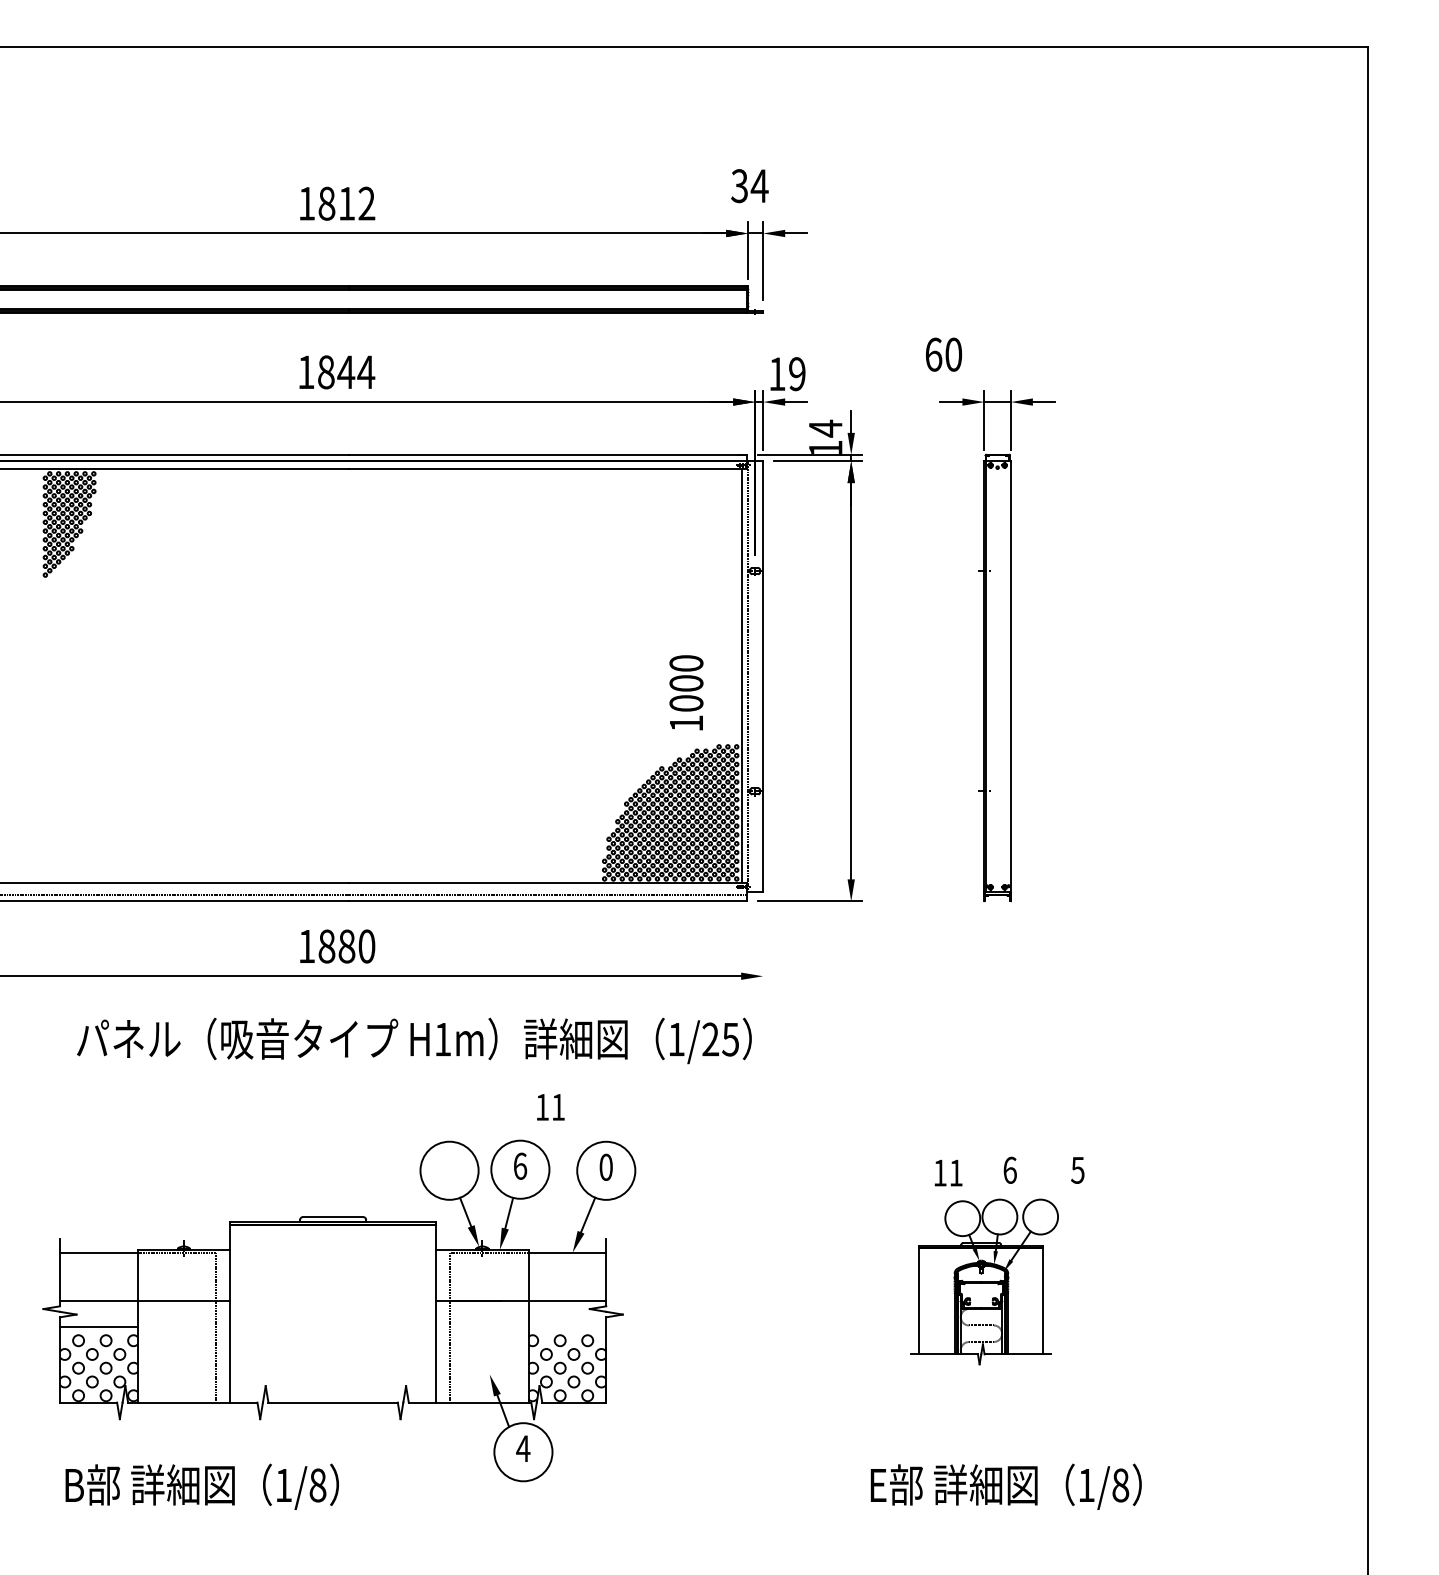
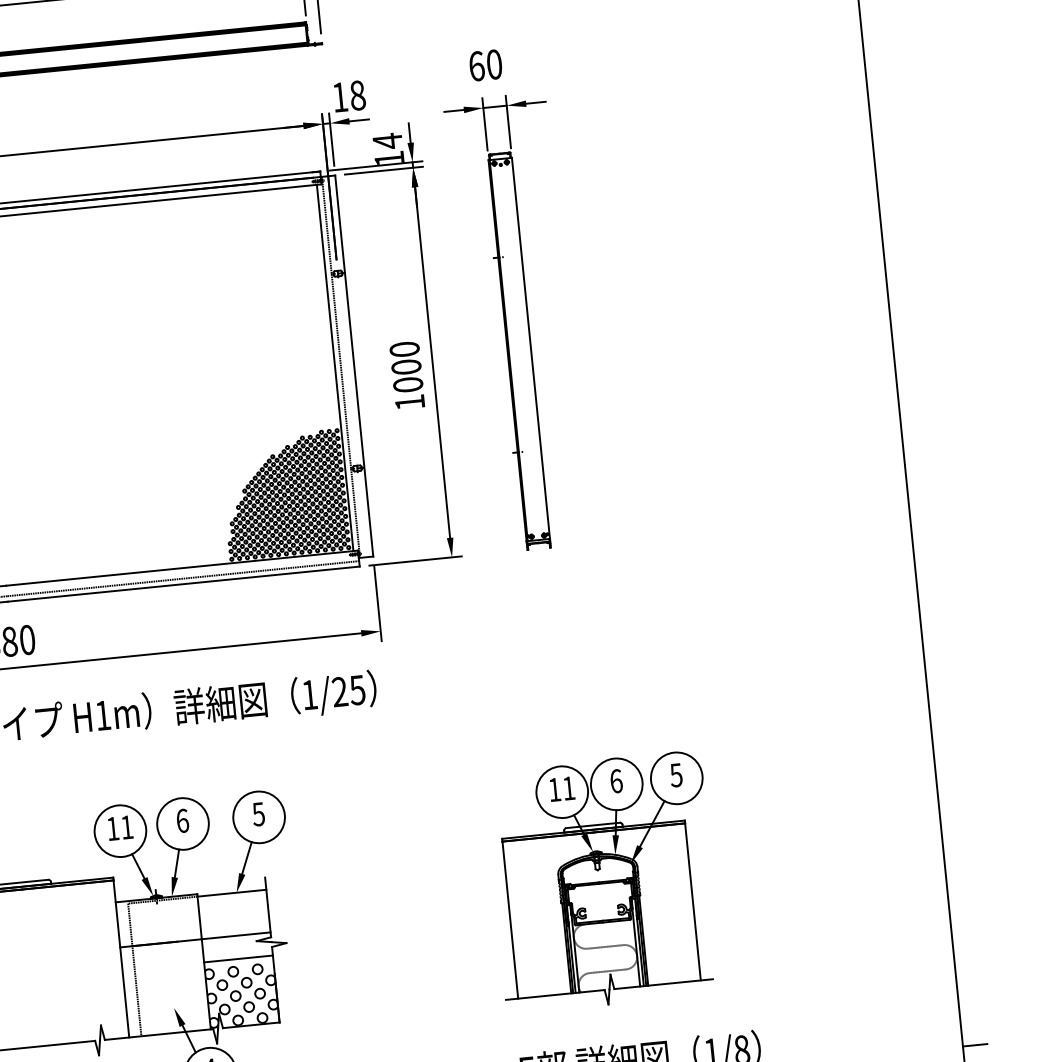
text: (797, 374) -> (357, 95), 19 -> 18
part: (997, 646) -> (516, 323), moved
text: (686, 692) -> (407, 375), moved
line: (763, 944) -> (378, 603), added
text: (550, 1107) -> (120, 828), moved
text: (605, 1166) -> (258, 813), 0 -> 5
part: (984, 1281) -> (603, 881), size x1.67
line: (567, 1326) -> (238, 958), added
line: (1381, 1505) -> (974, 1045), added

